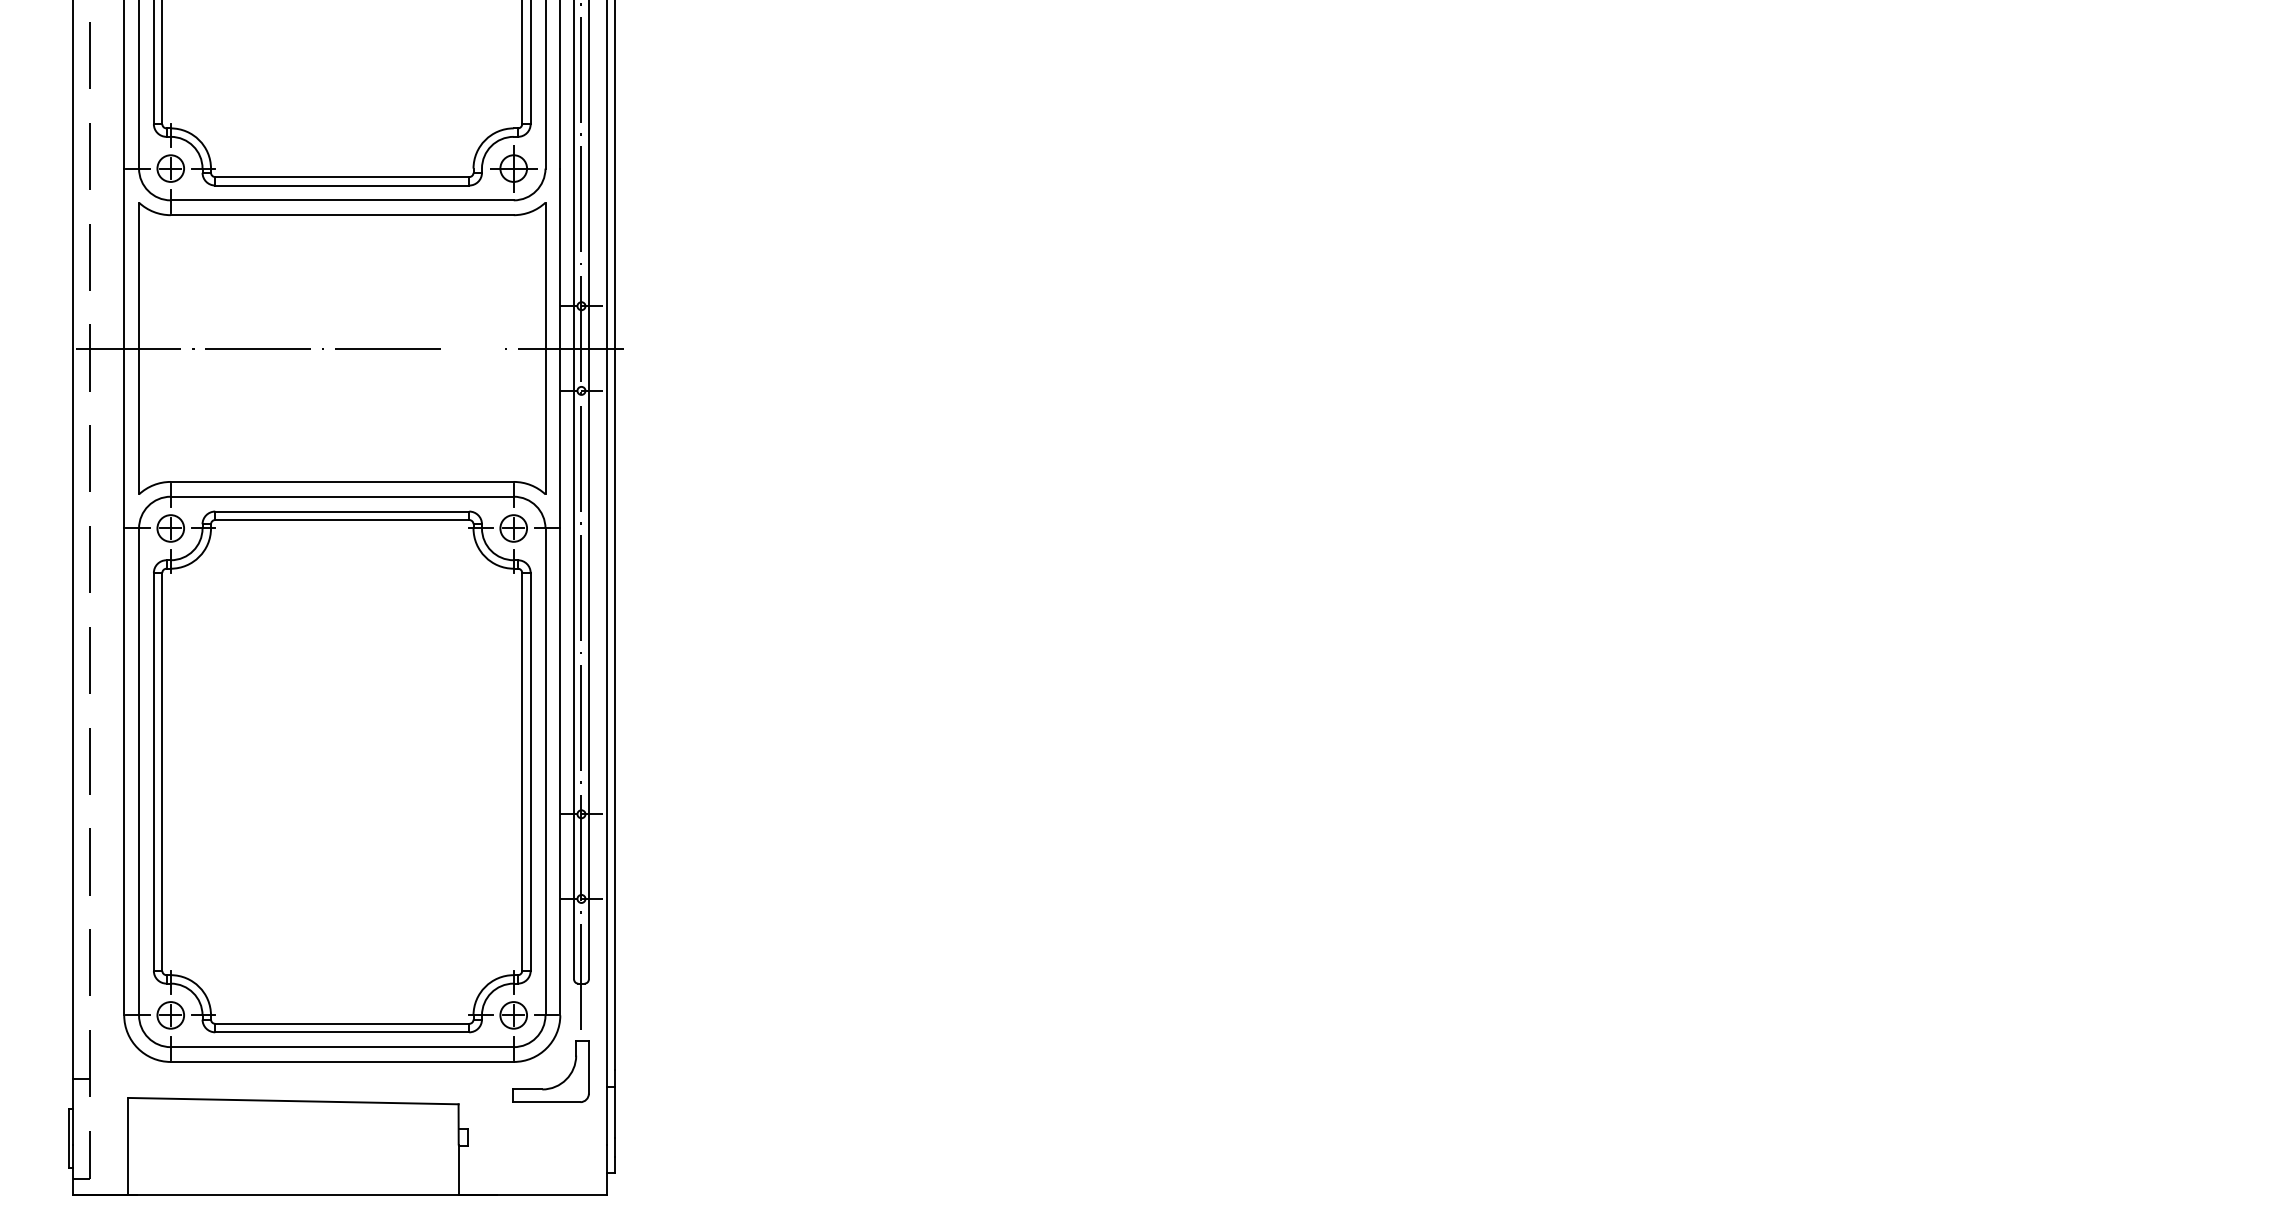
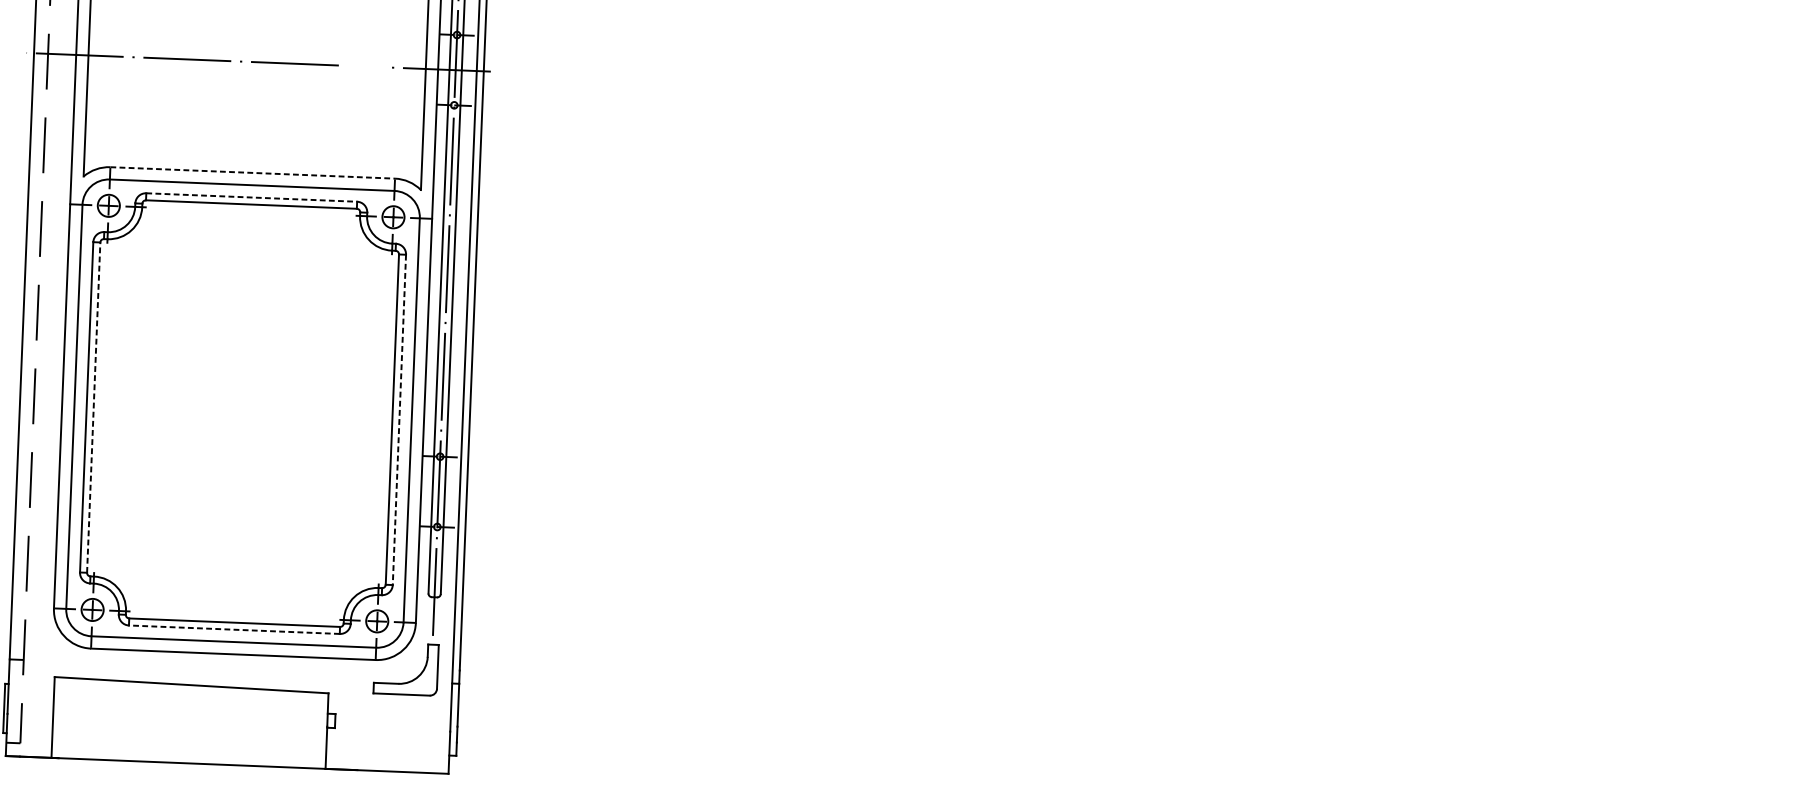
line: (342, 481) -> (252, 172), solid -> dashed
line: (342, 511) -> (251, 197), solid -> dashed
line: (162, 771) -> (93, 407), solid -> dashed
line: (530, 771) -> (399, 419), solid -> dashed
line: (341, 1032) -> (233, 629), solid -> dashed

